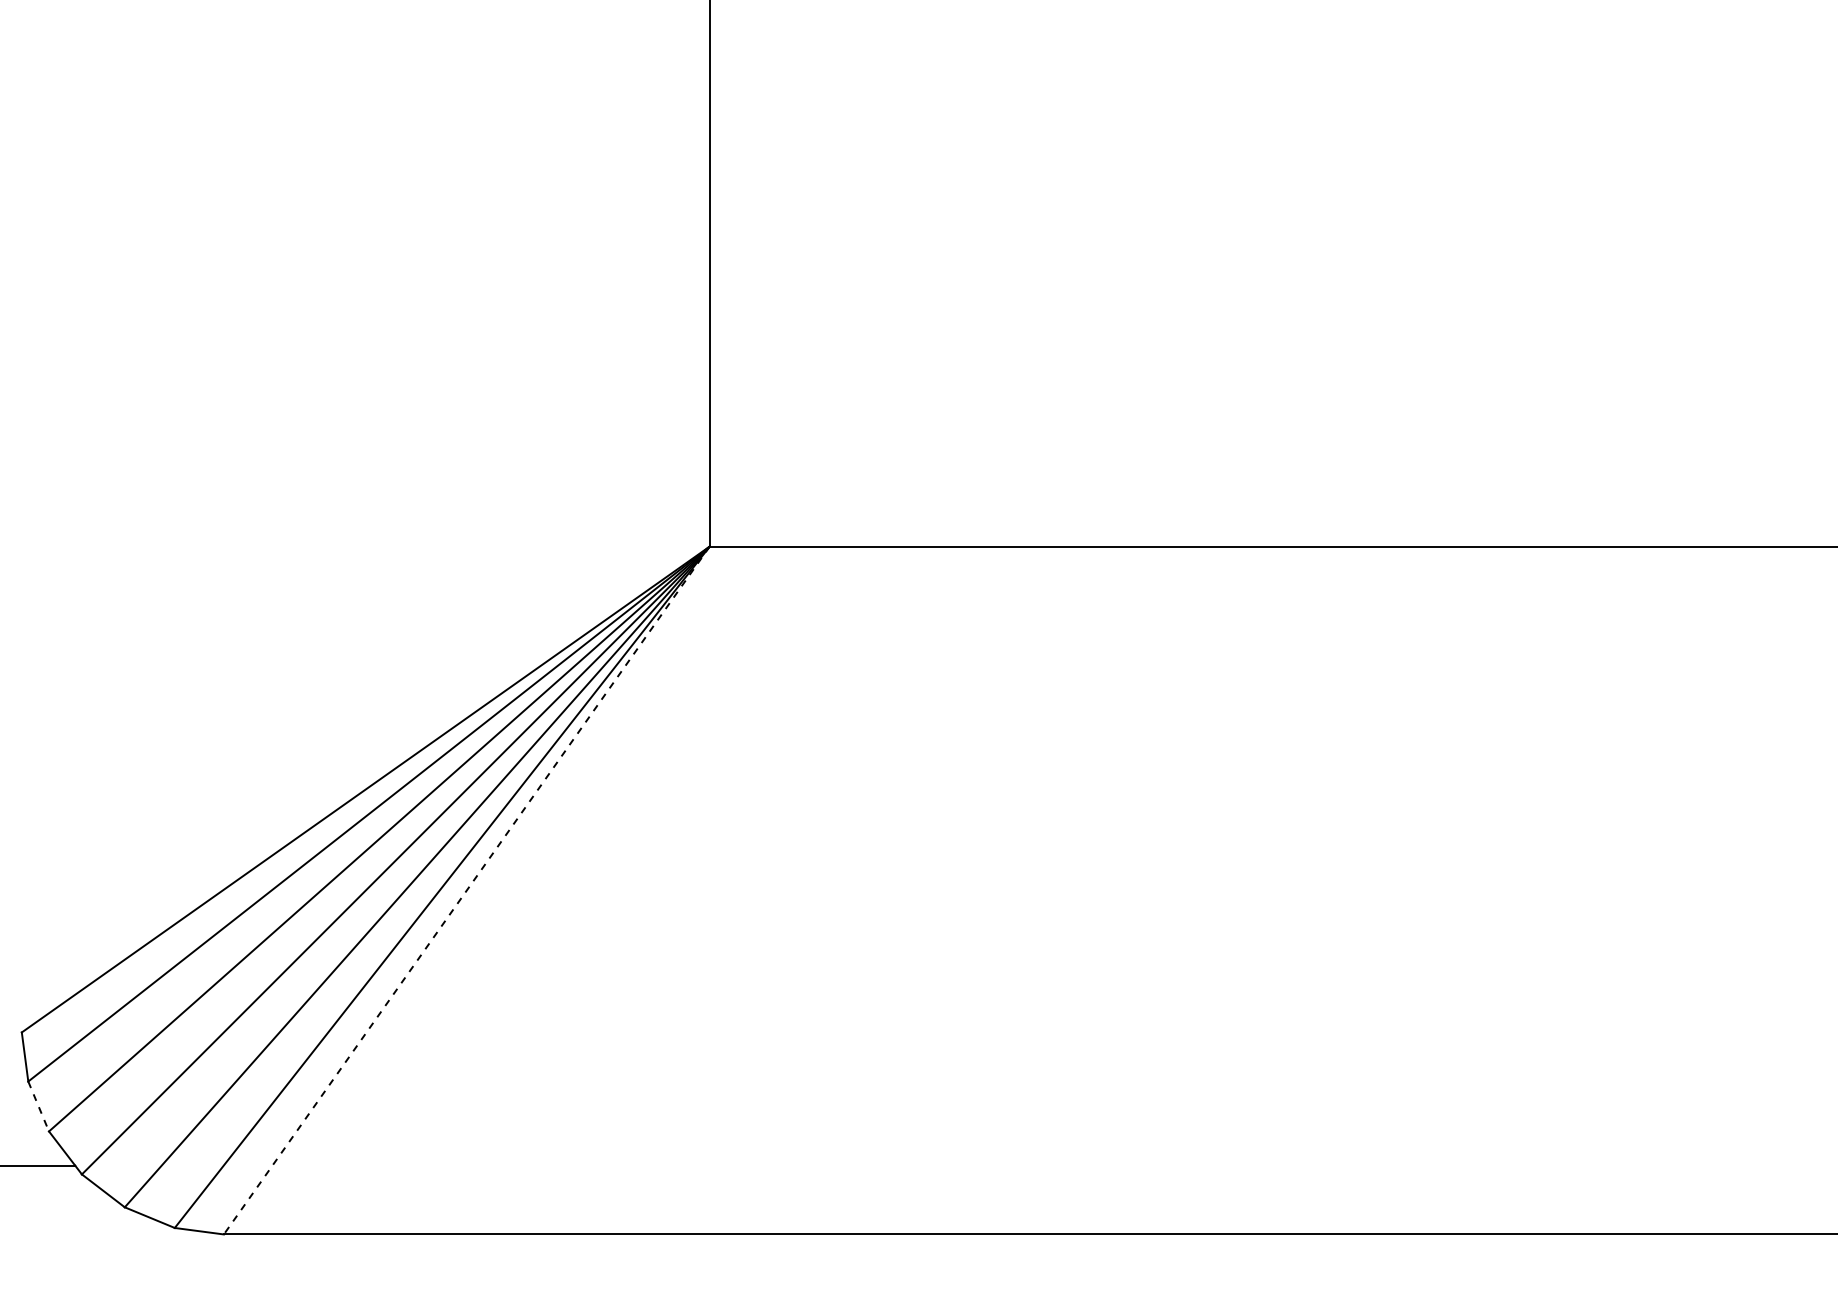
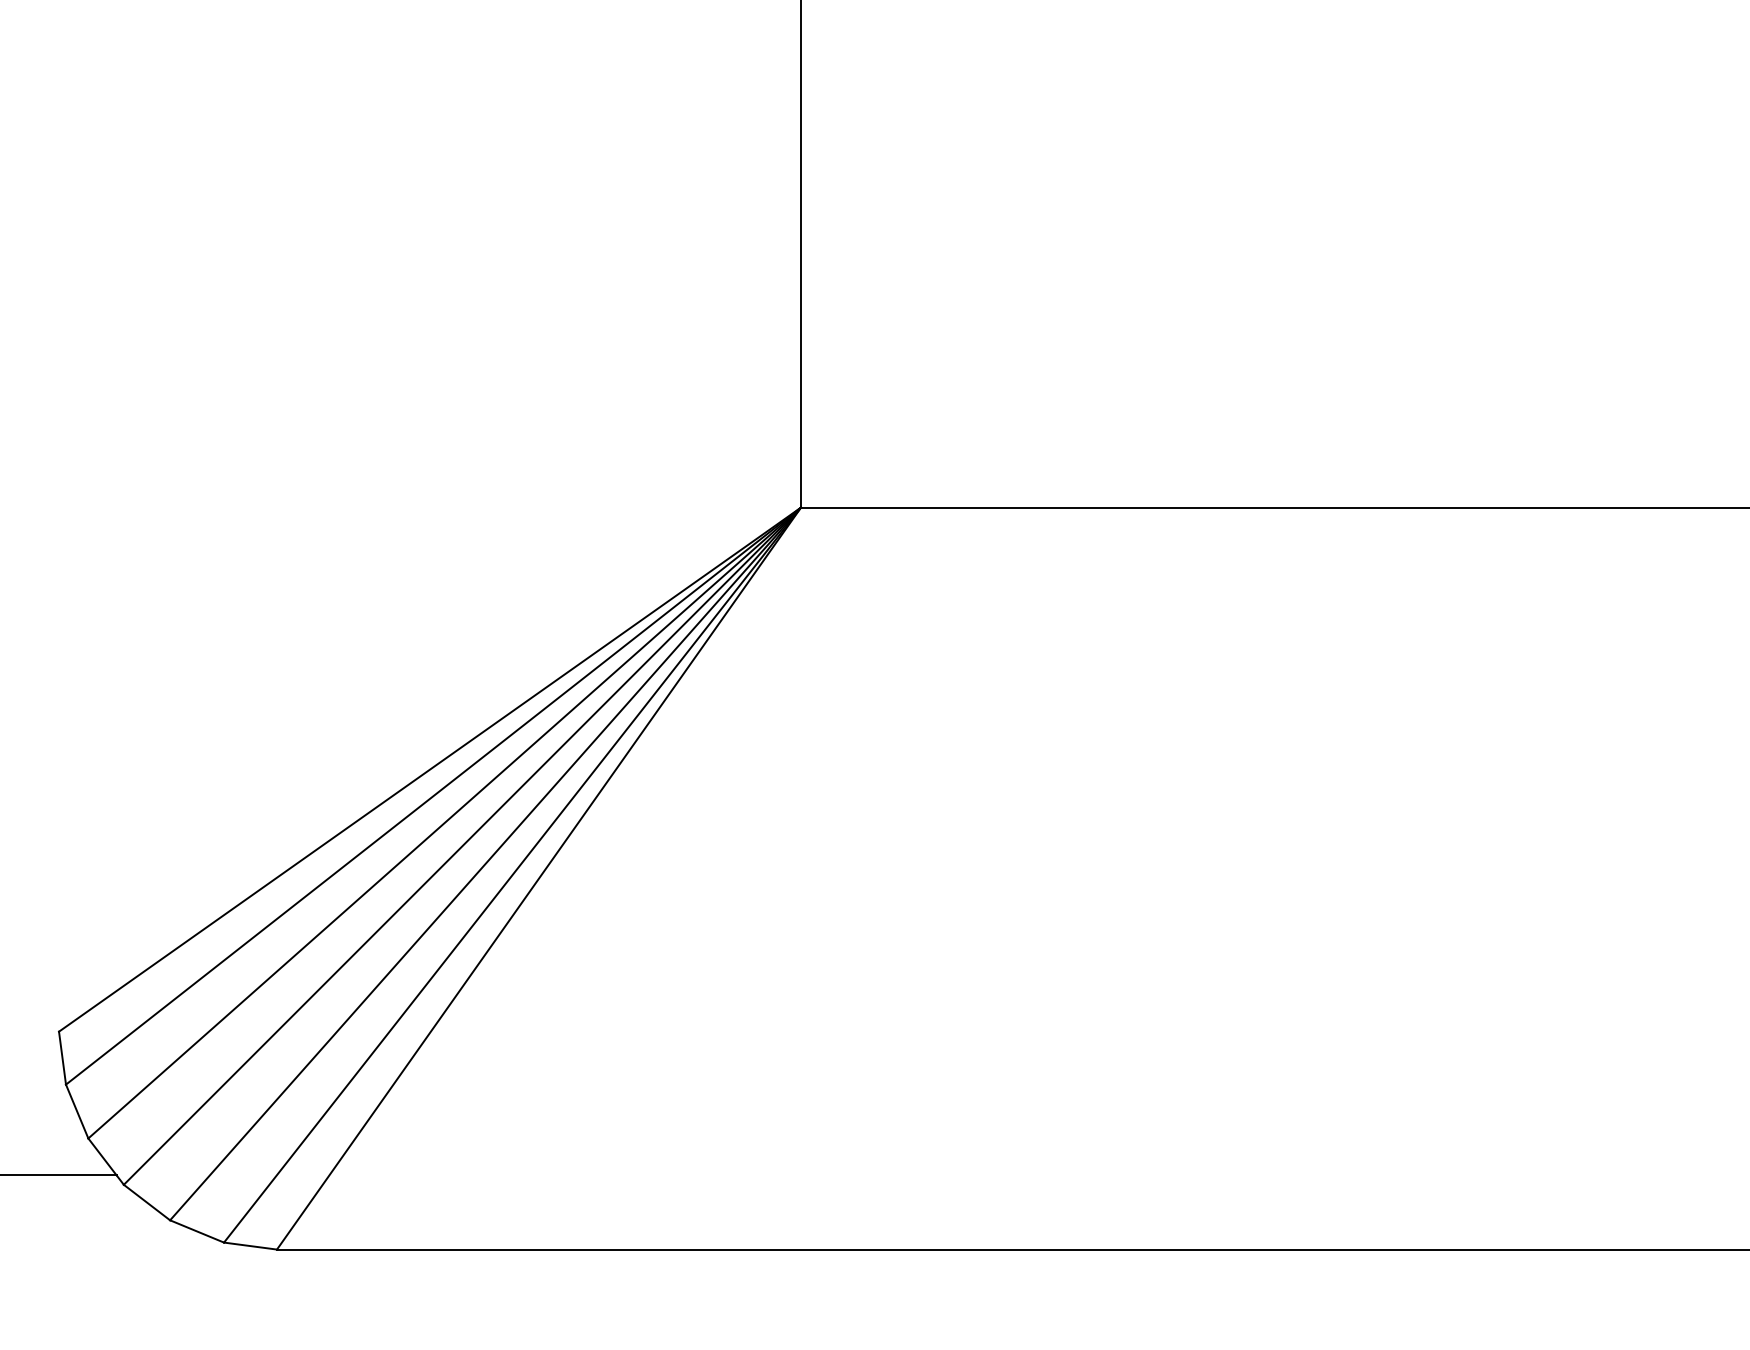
line: (466, 890) -> (538, 878), dashed -> solid
line: (38, 1106) -> (77, 1111), dashed -> solid

